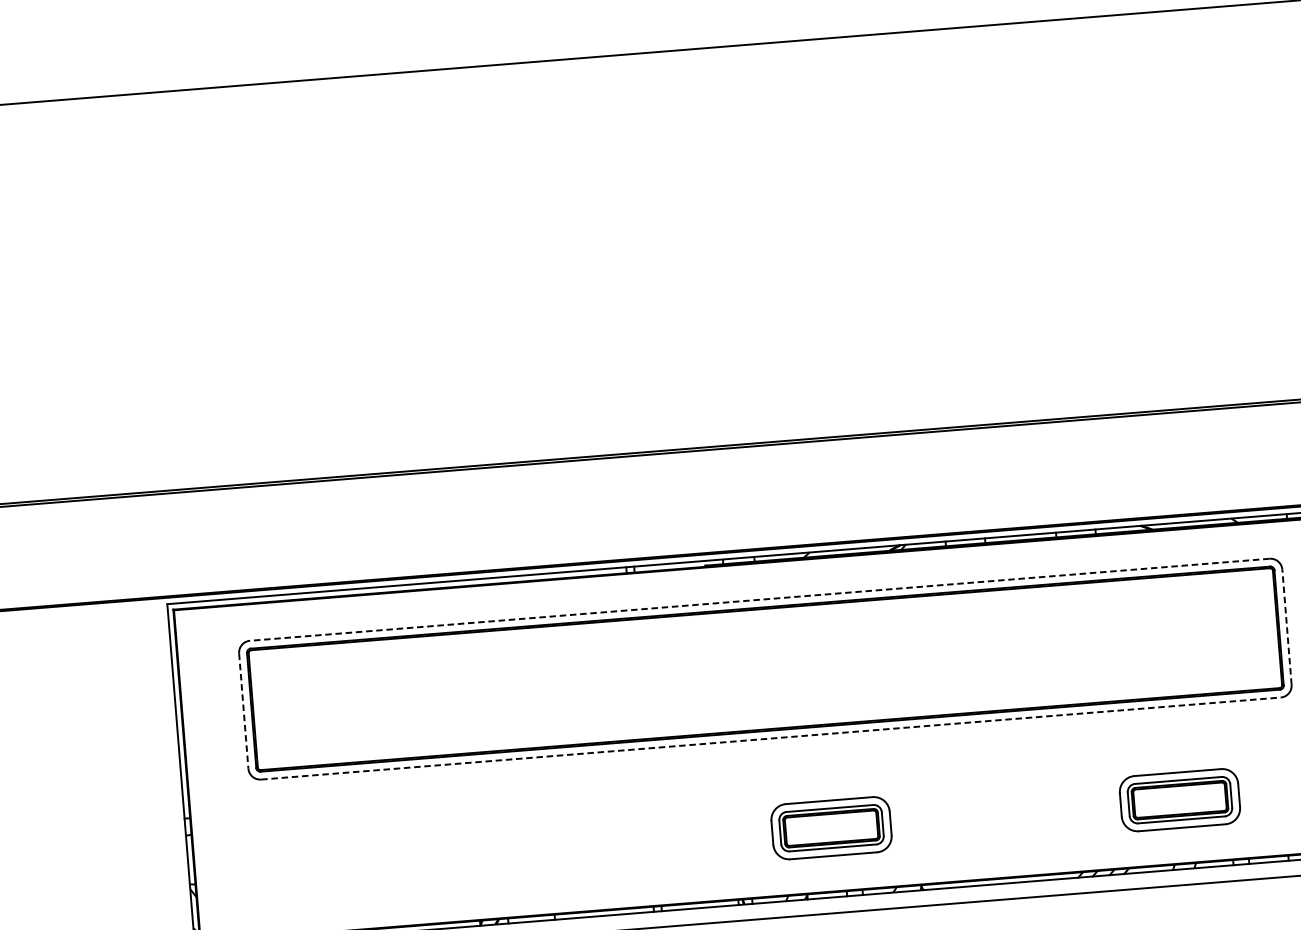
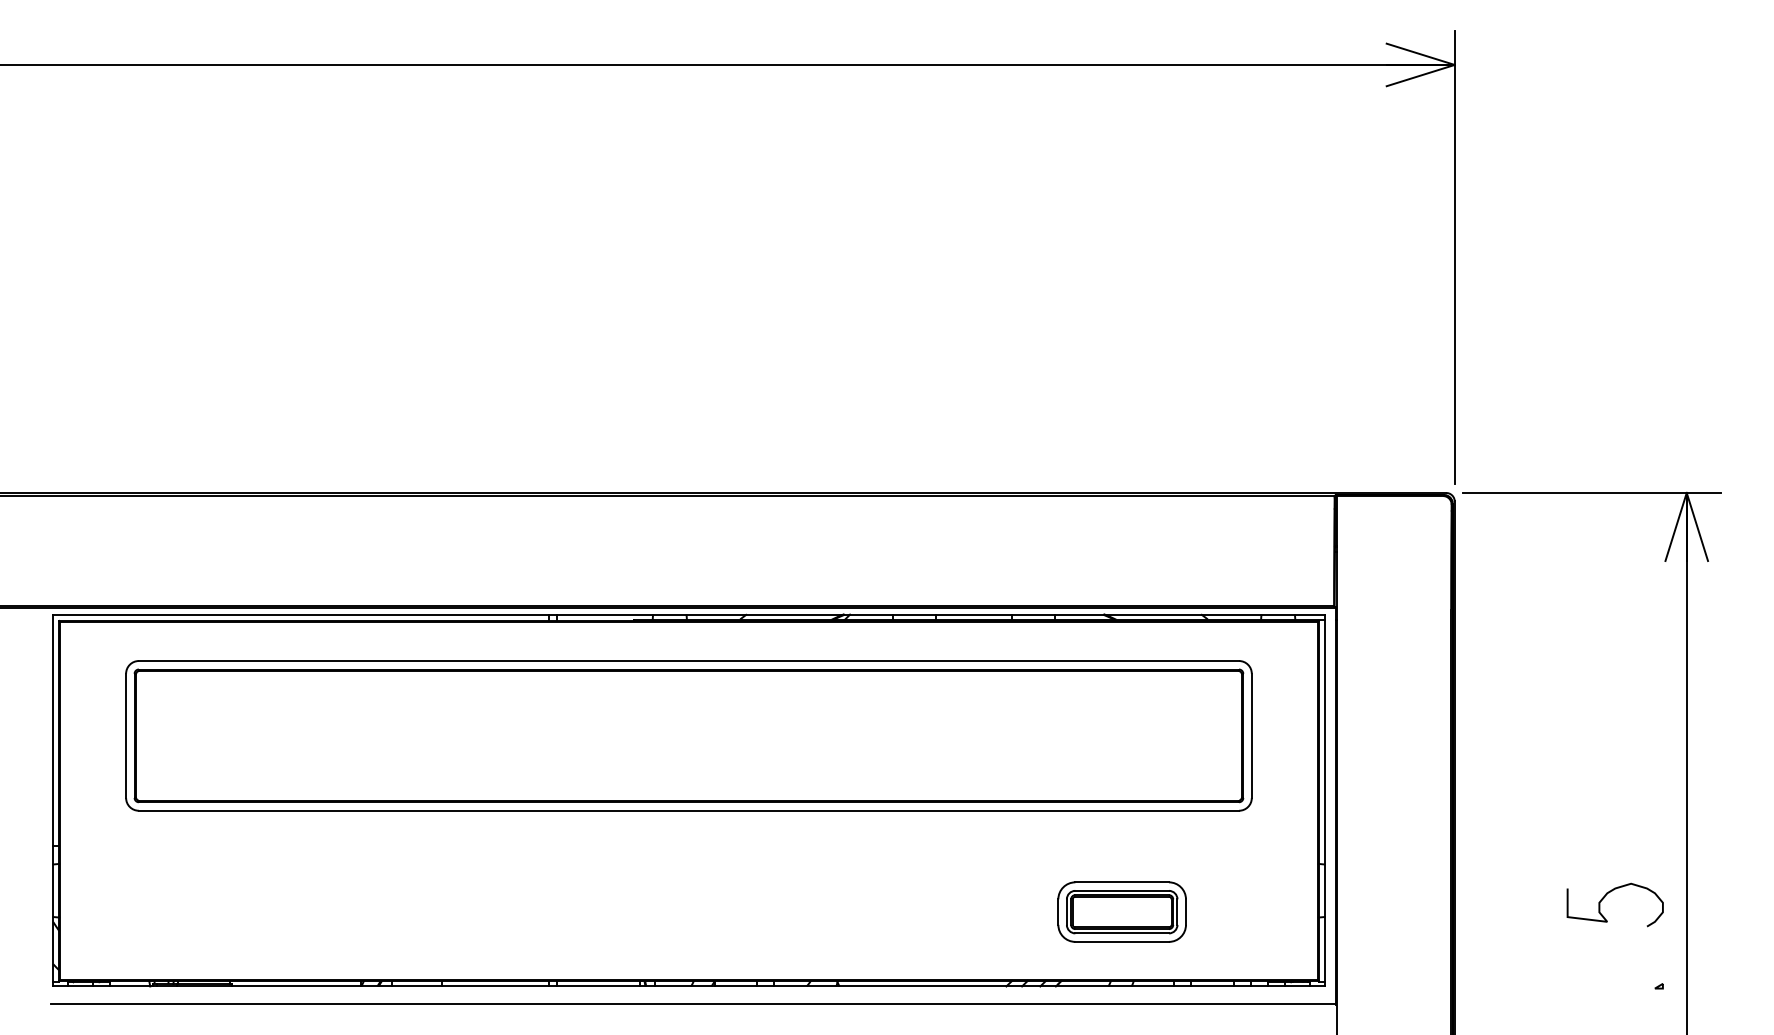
line: (759, 600) -> (688, 661), dashed -> solid
line: (1286, 626) -> (1251, 735), dashed -> solid
line: (244, 711) -> (126, 736), dashed -> solid
line: (771, 738) -> (689, 810), dashed -> solid
part: (830, 827) -> (745, 911), removed

